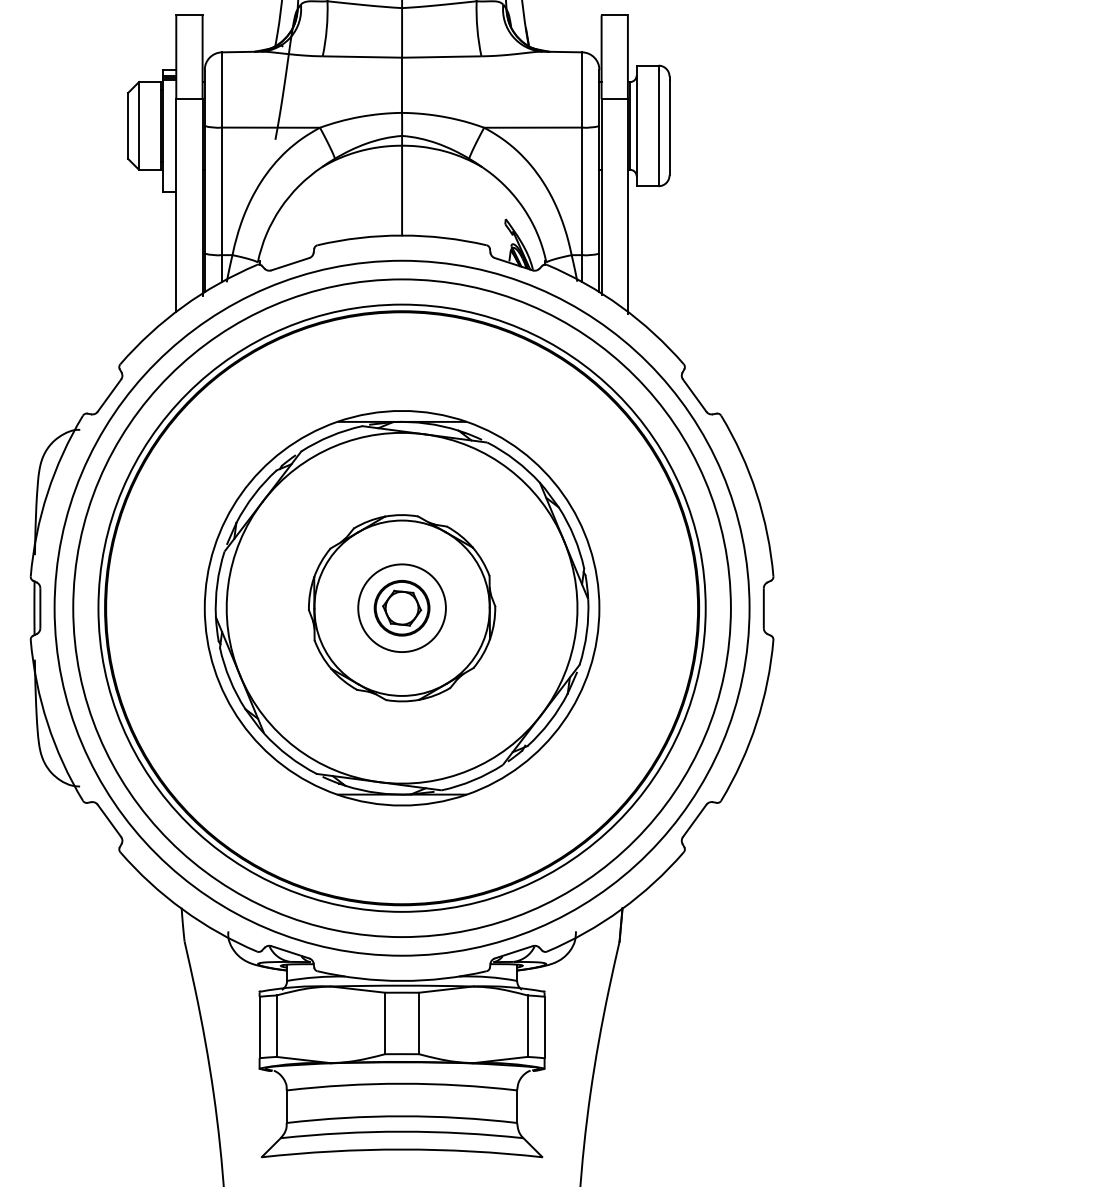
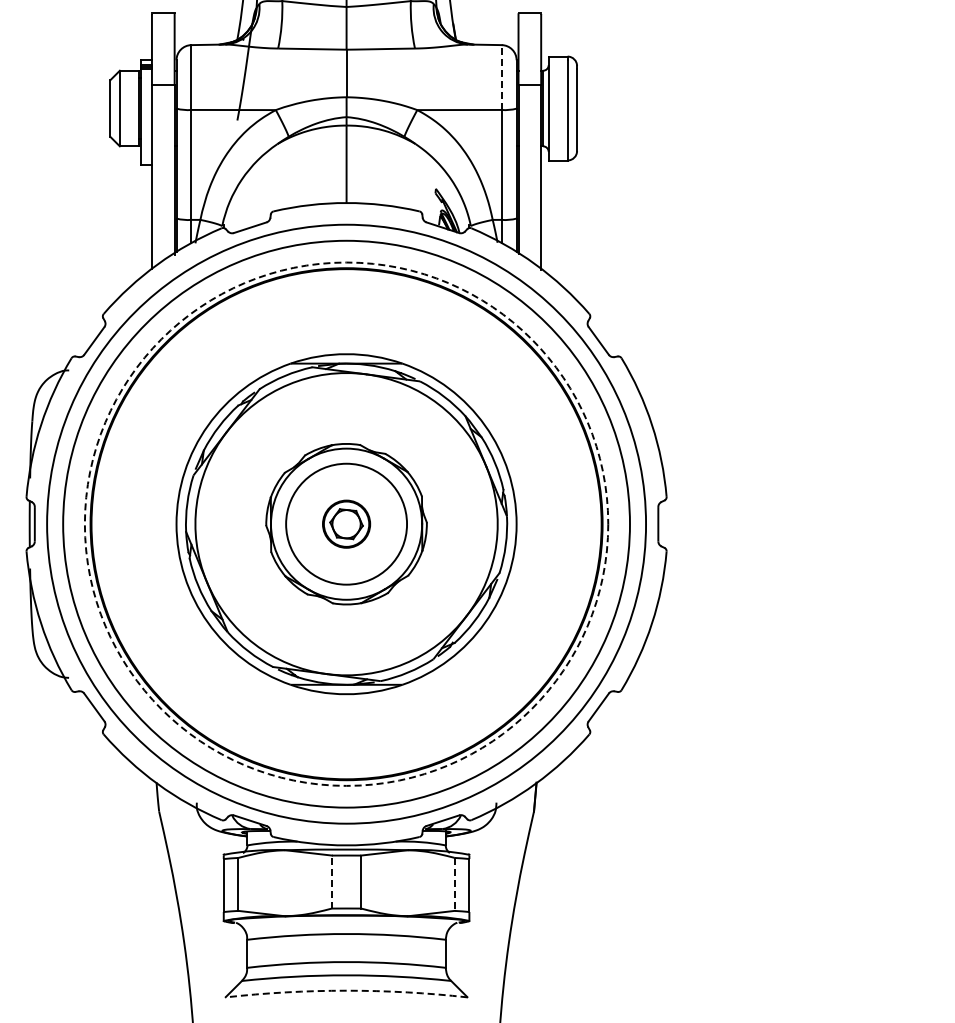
line: (581, 89) -> (501, 77), solid -> dashed
circle: (402, 607) -> (346, 523), solid -> dashed
circle: (402, 608) -> (346, 524), size x1.6
line: (384, 1022) -> (331, 881), solid -> dashed
line: (527, 1026) -> (454, 884), solid -> dashed
arc: (402, 1149) -> (346, 990), solid -> dashed

